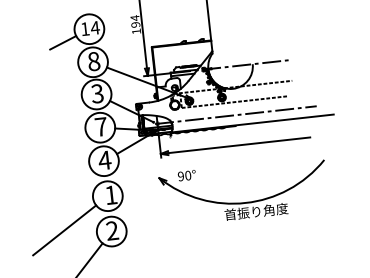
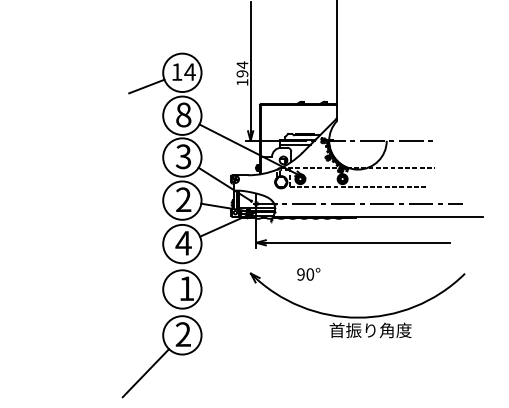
text: (101, 126) -> (183, 199), 7 -> 2
text: (186, 175) -> (308, 274), moved
line: (64, 229) -> (122, 326), removed

